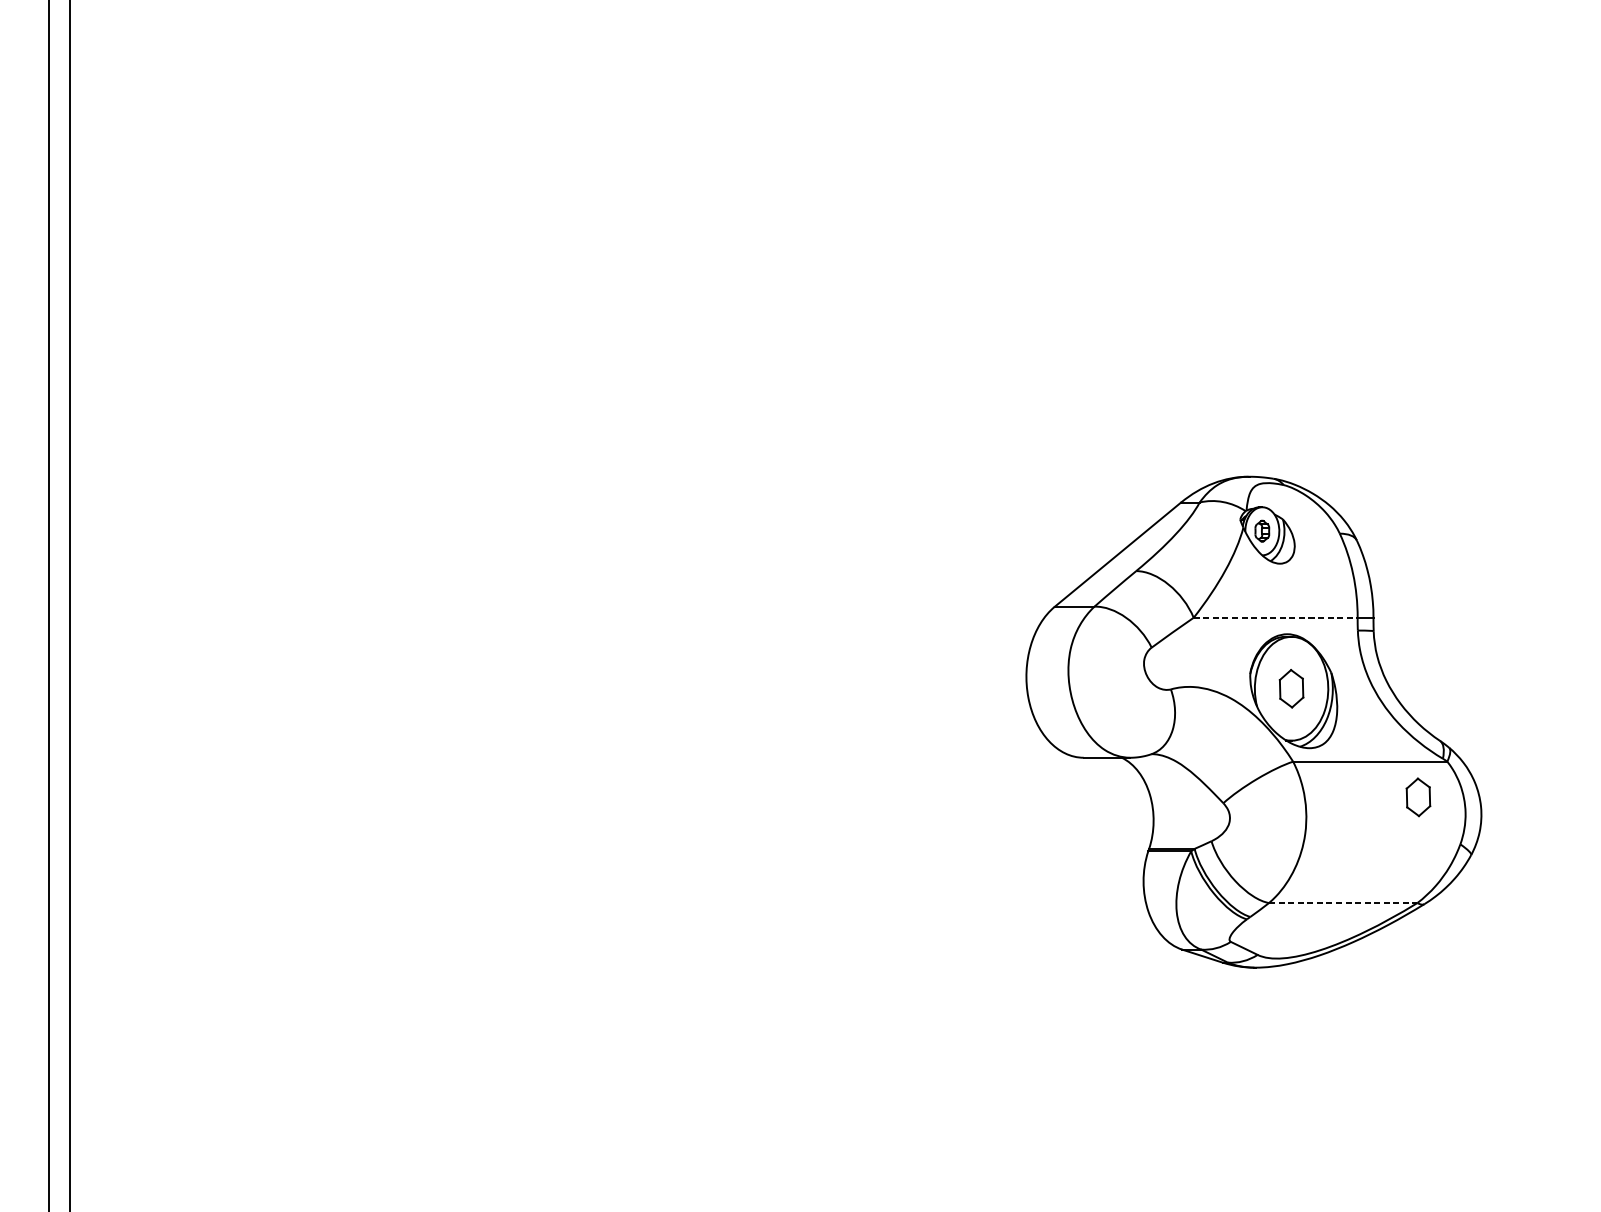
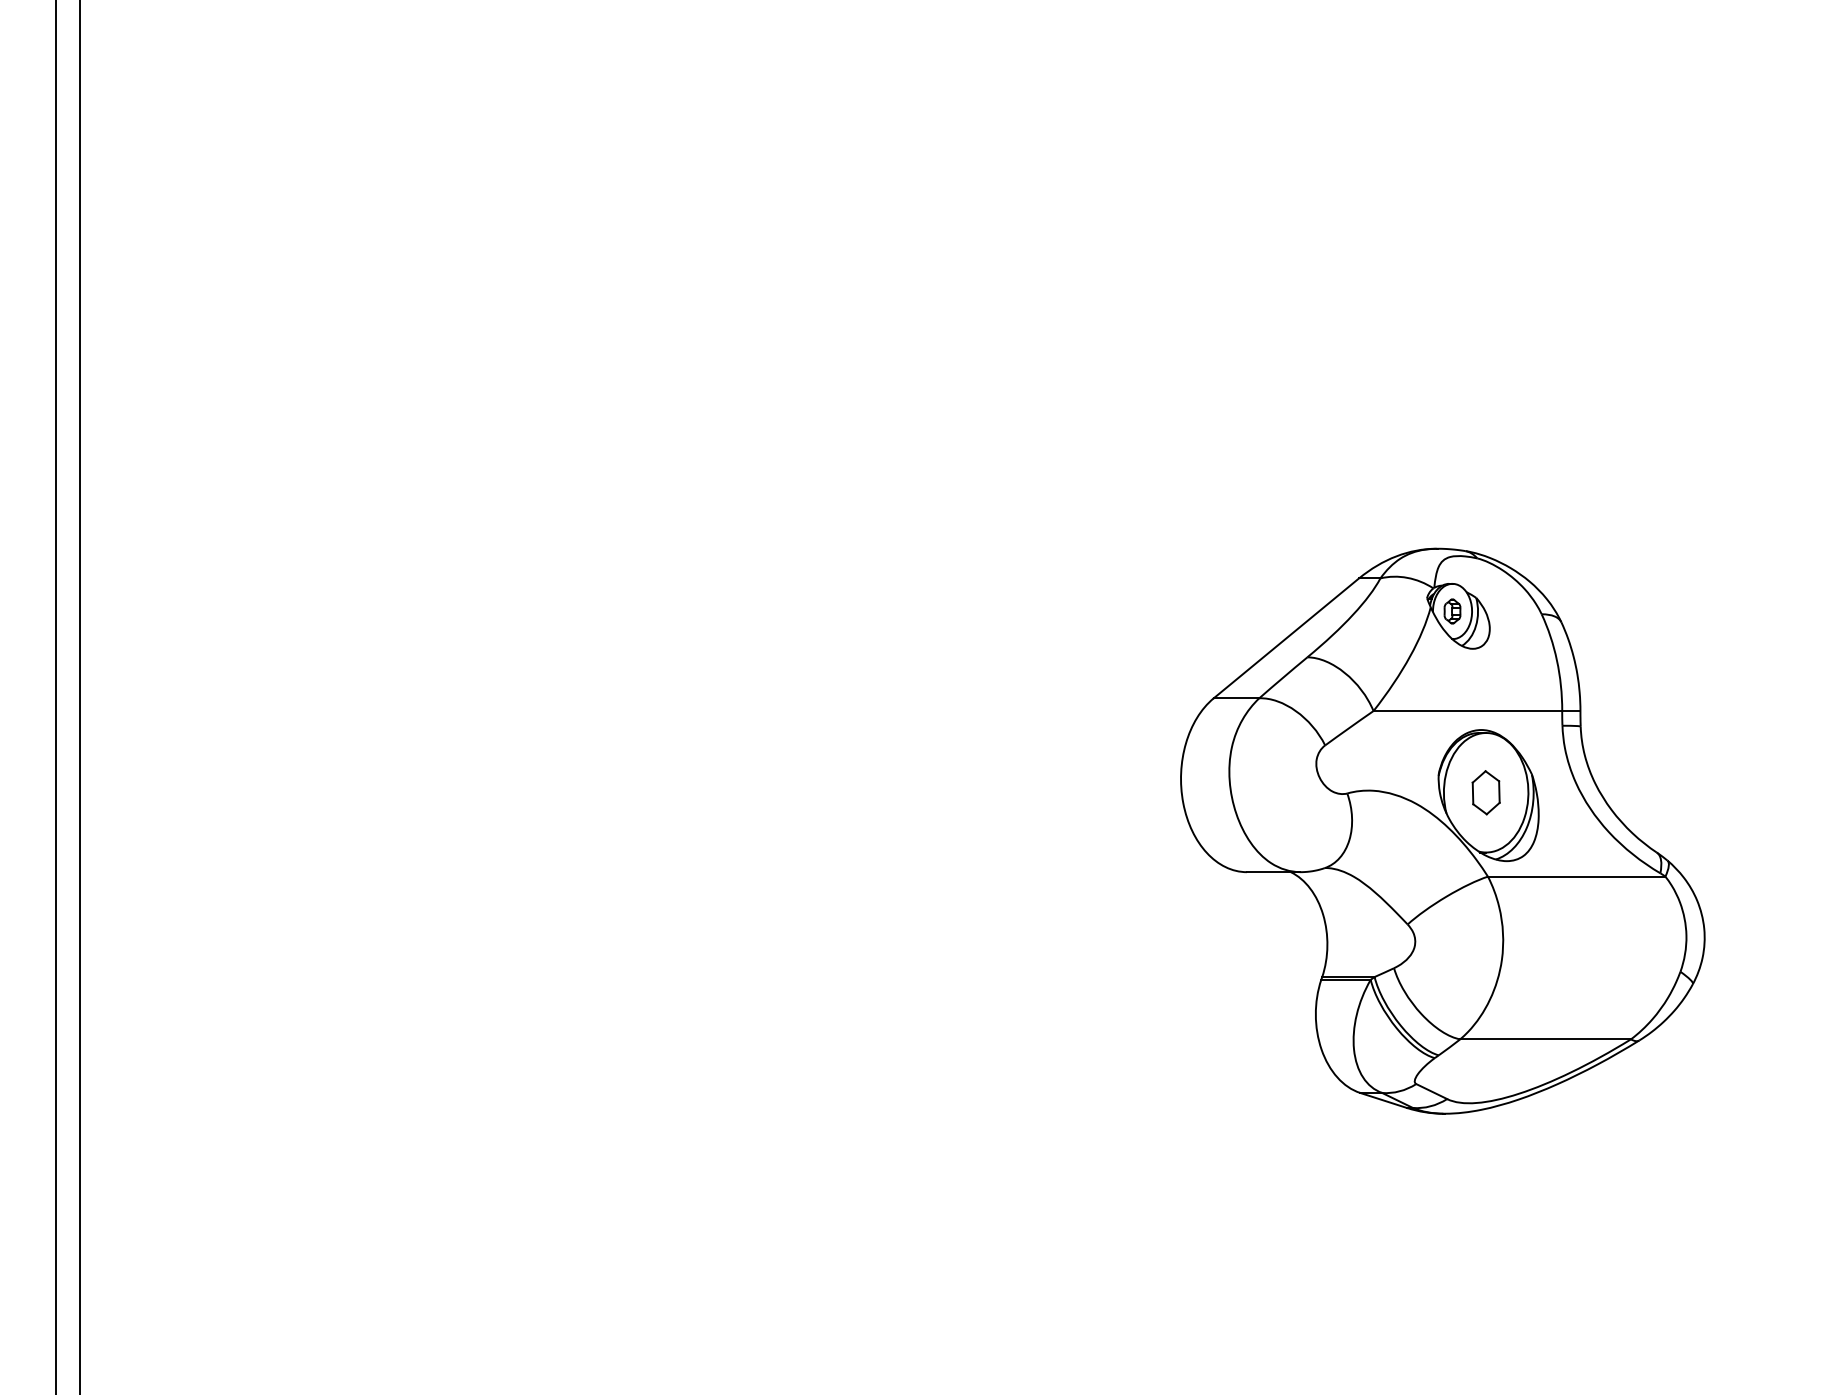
line: (1276, 618) -> (1468, 711), dashed -> solid
part: (1417, 797) -> (1631, 917), removed
line: (1343, 903) -> (1546, 1039), dashed -> solid

